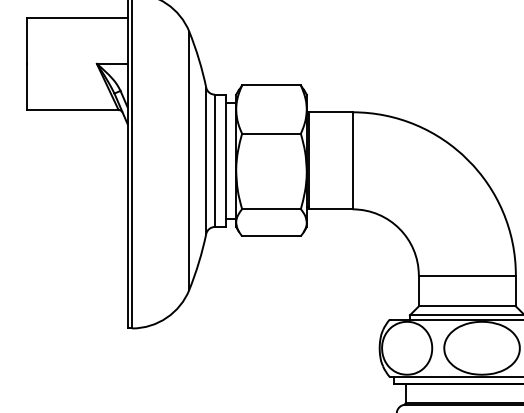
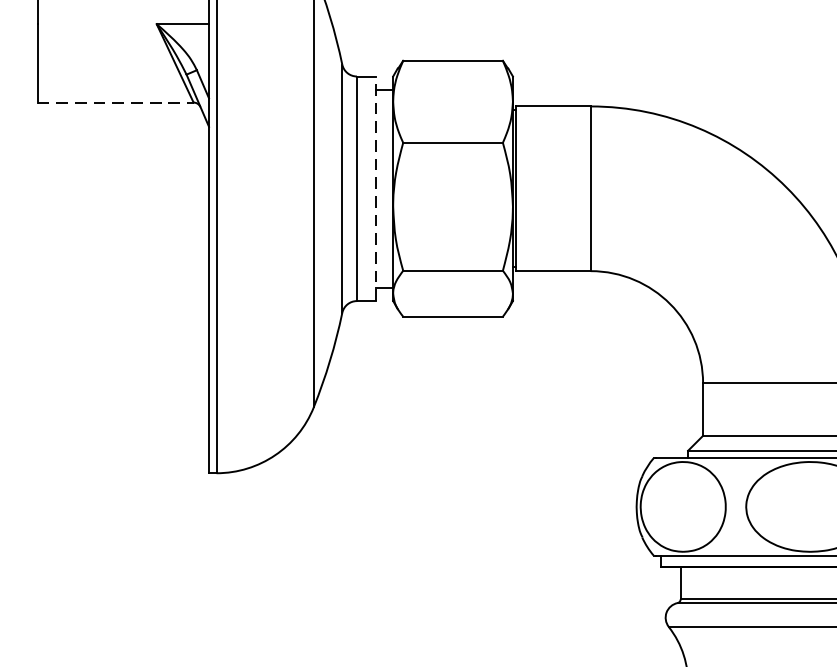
line: (72, 110) -> (115, 103), solid -> dashed
line: (226, 160) -> (376, 188), solid -> dashed

